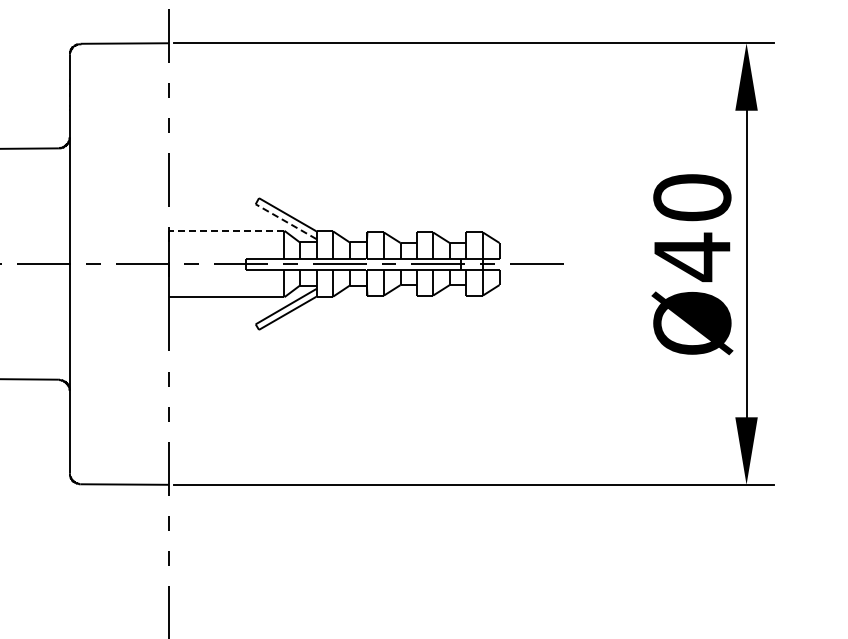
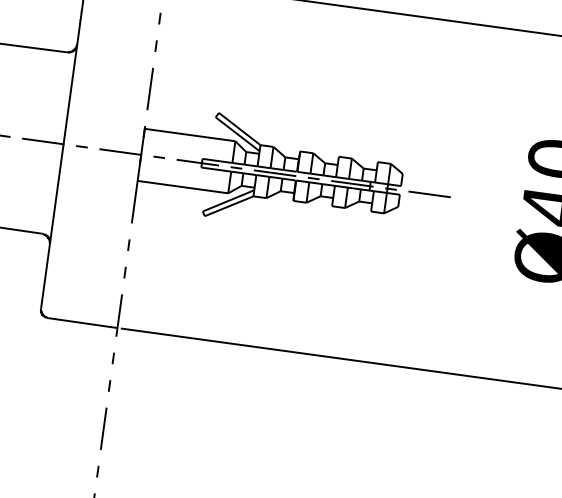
line: (285, 221) -> (237, 134), dashed -> solid
line: (226, 230) -> (189, 134), dashed -> solid

